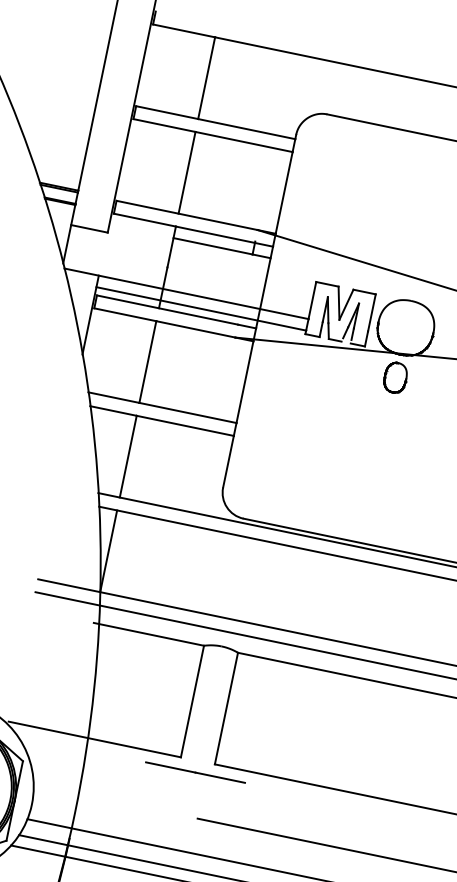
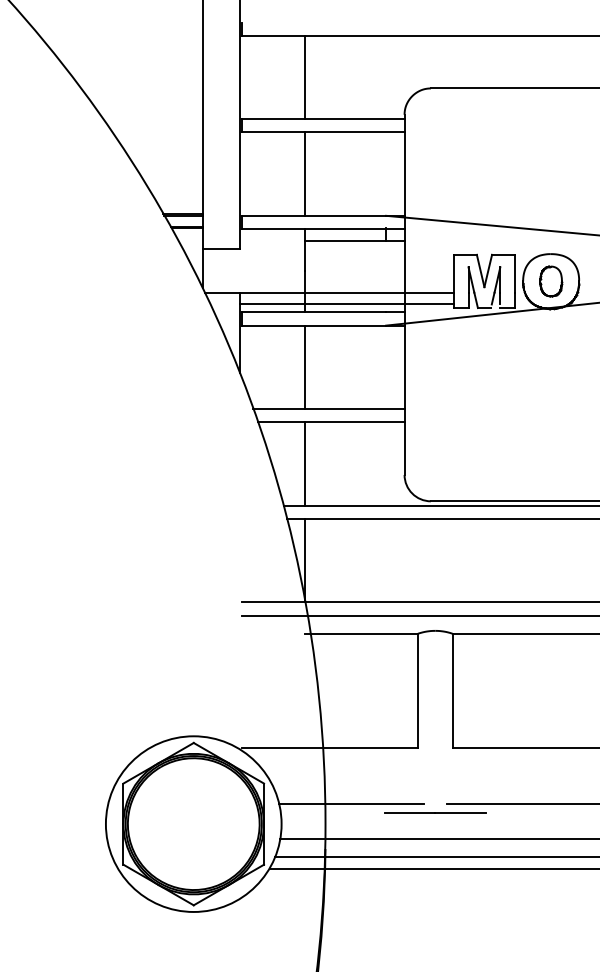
part: (395, 377) -> (551, 281), moved
line: (195, 772) -> (435, 812), moved
line: (104, 799) -> (351, 804), added

